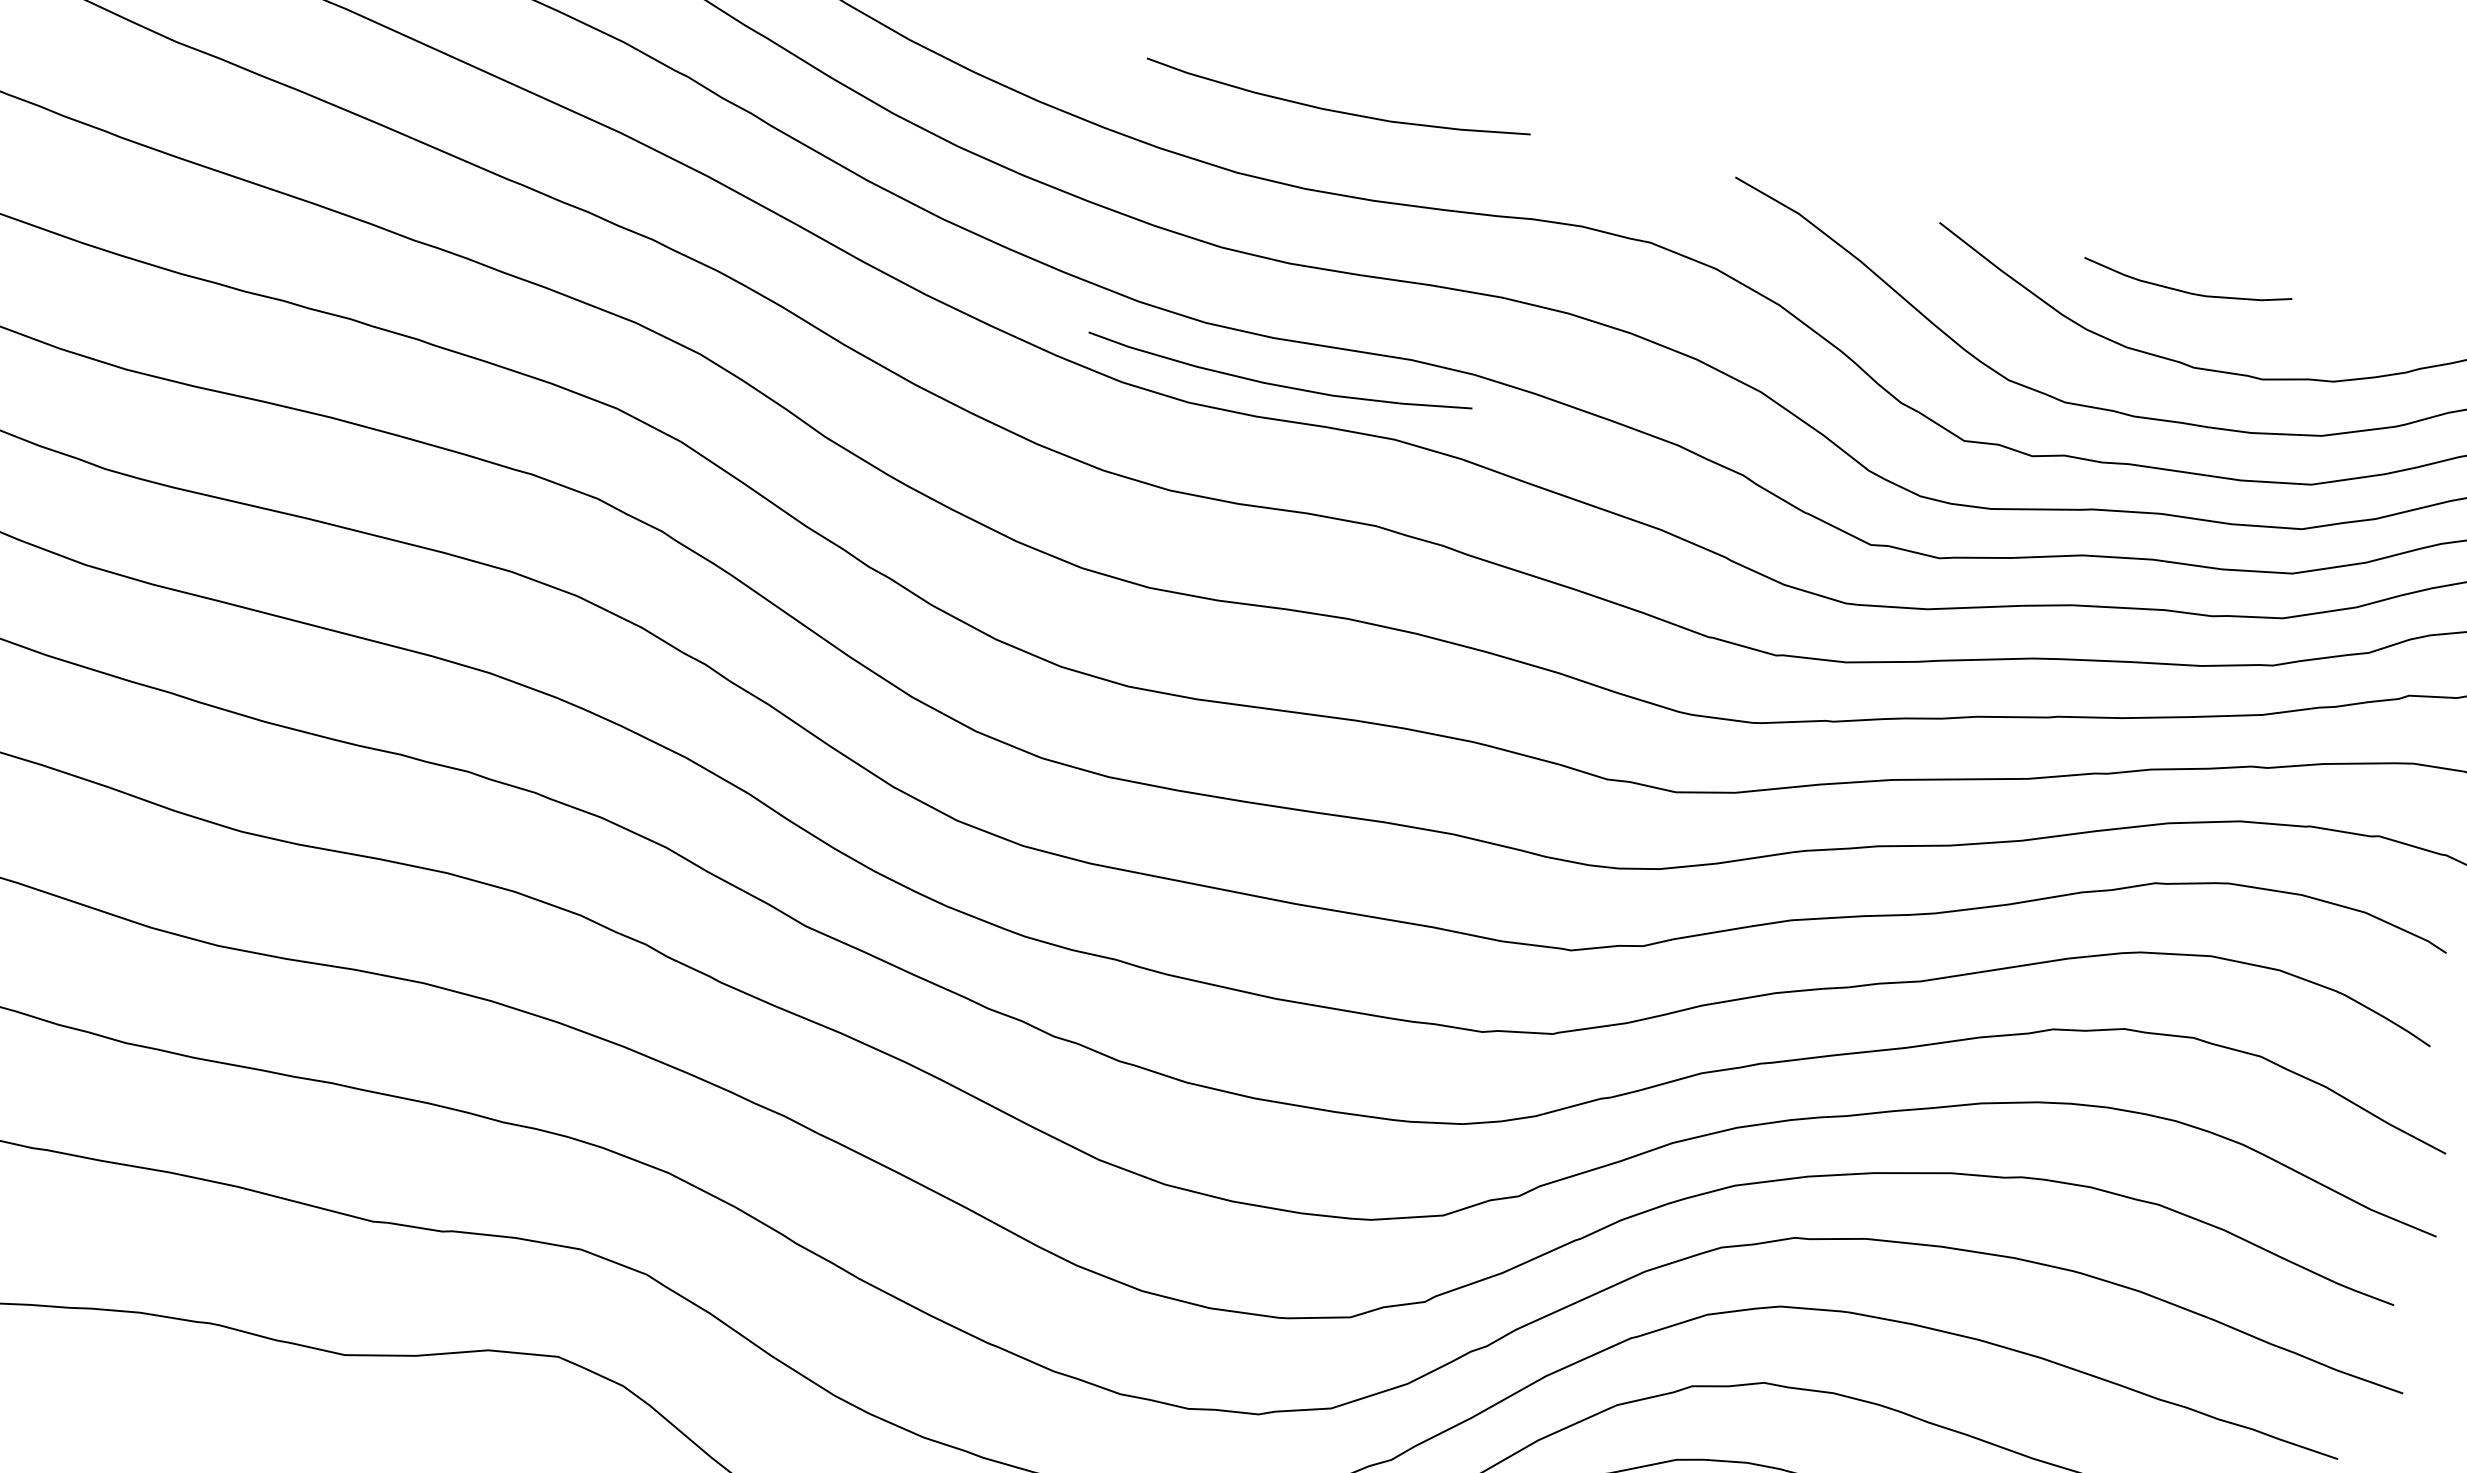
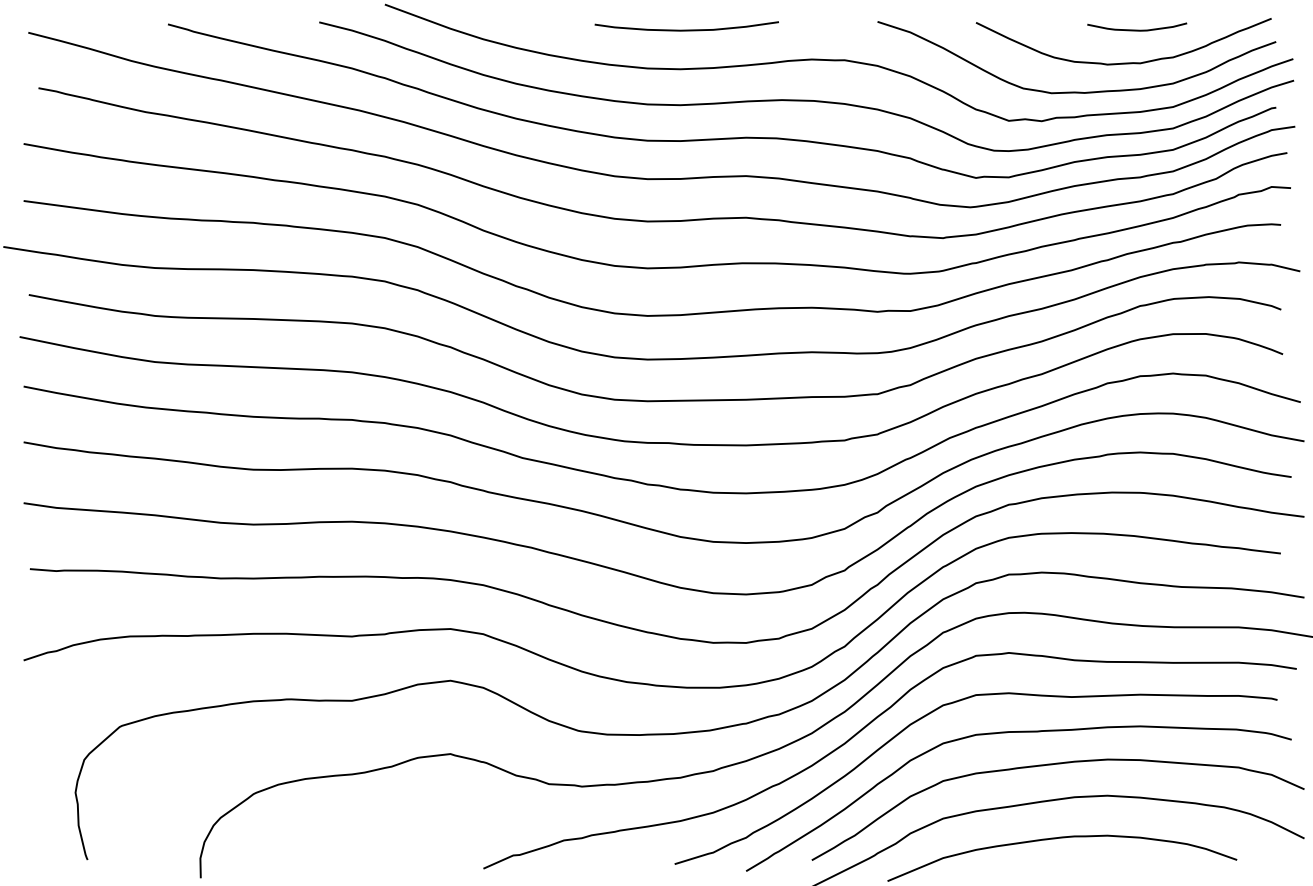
curve: (2186, 289) -> (1137, 29), moved
curve: (1277, 383) -> (686, 161), removed

